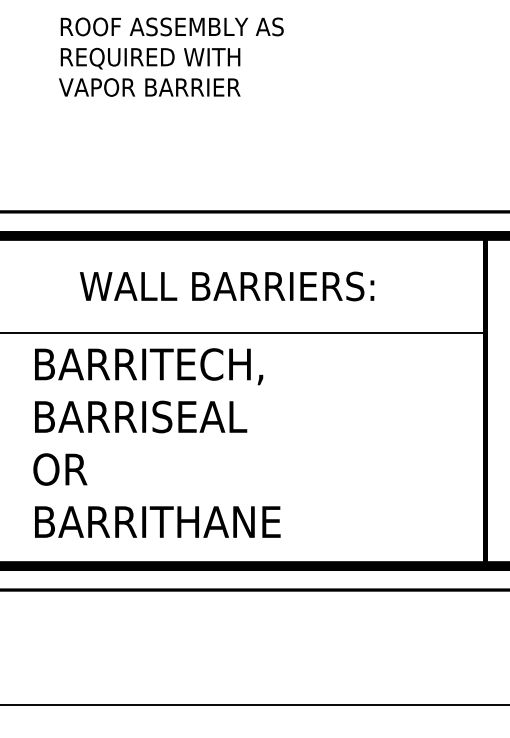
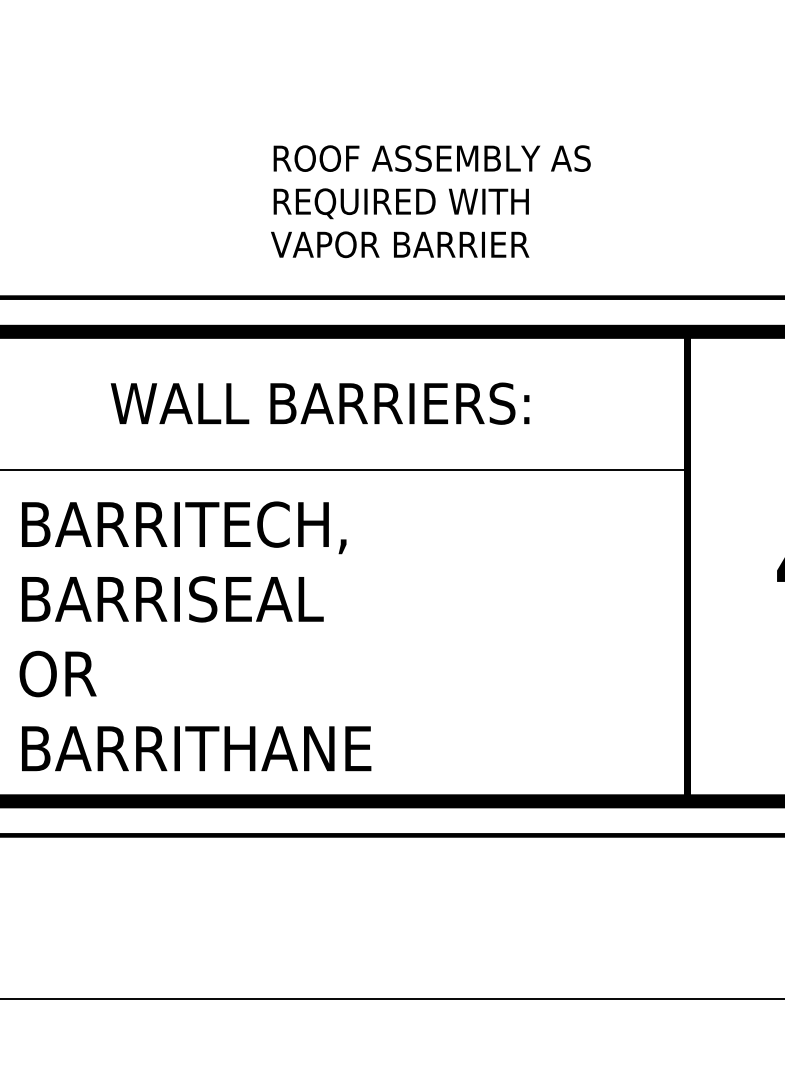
text: (171, 57) -> (430, 201), moved
text: (157, 443) -> (195, 636), moved

